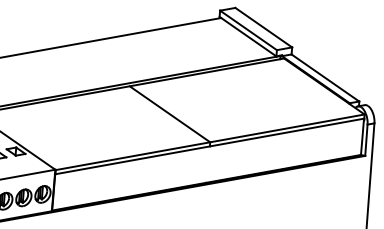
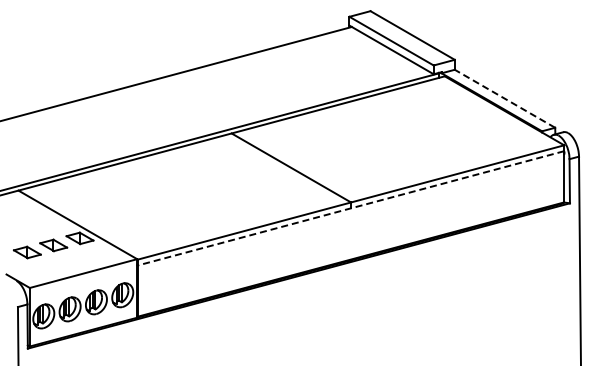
line: (325, 77) -> (504, 98), solid -> dashed
line: (210, 146) -> (351, 208), solid -> dashed

